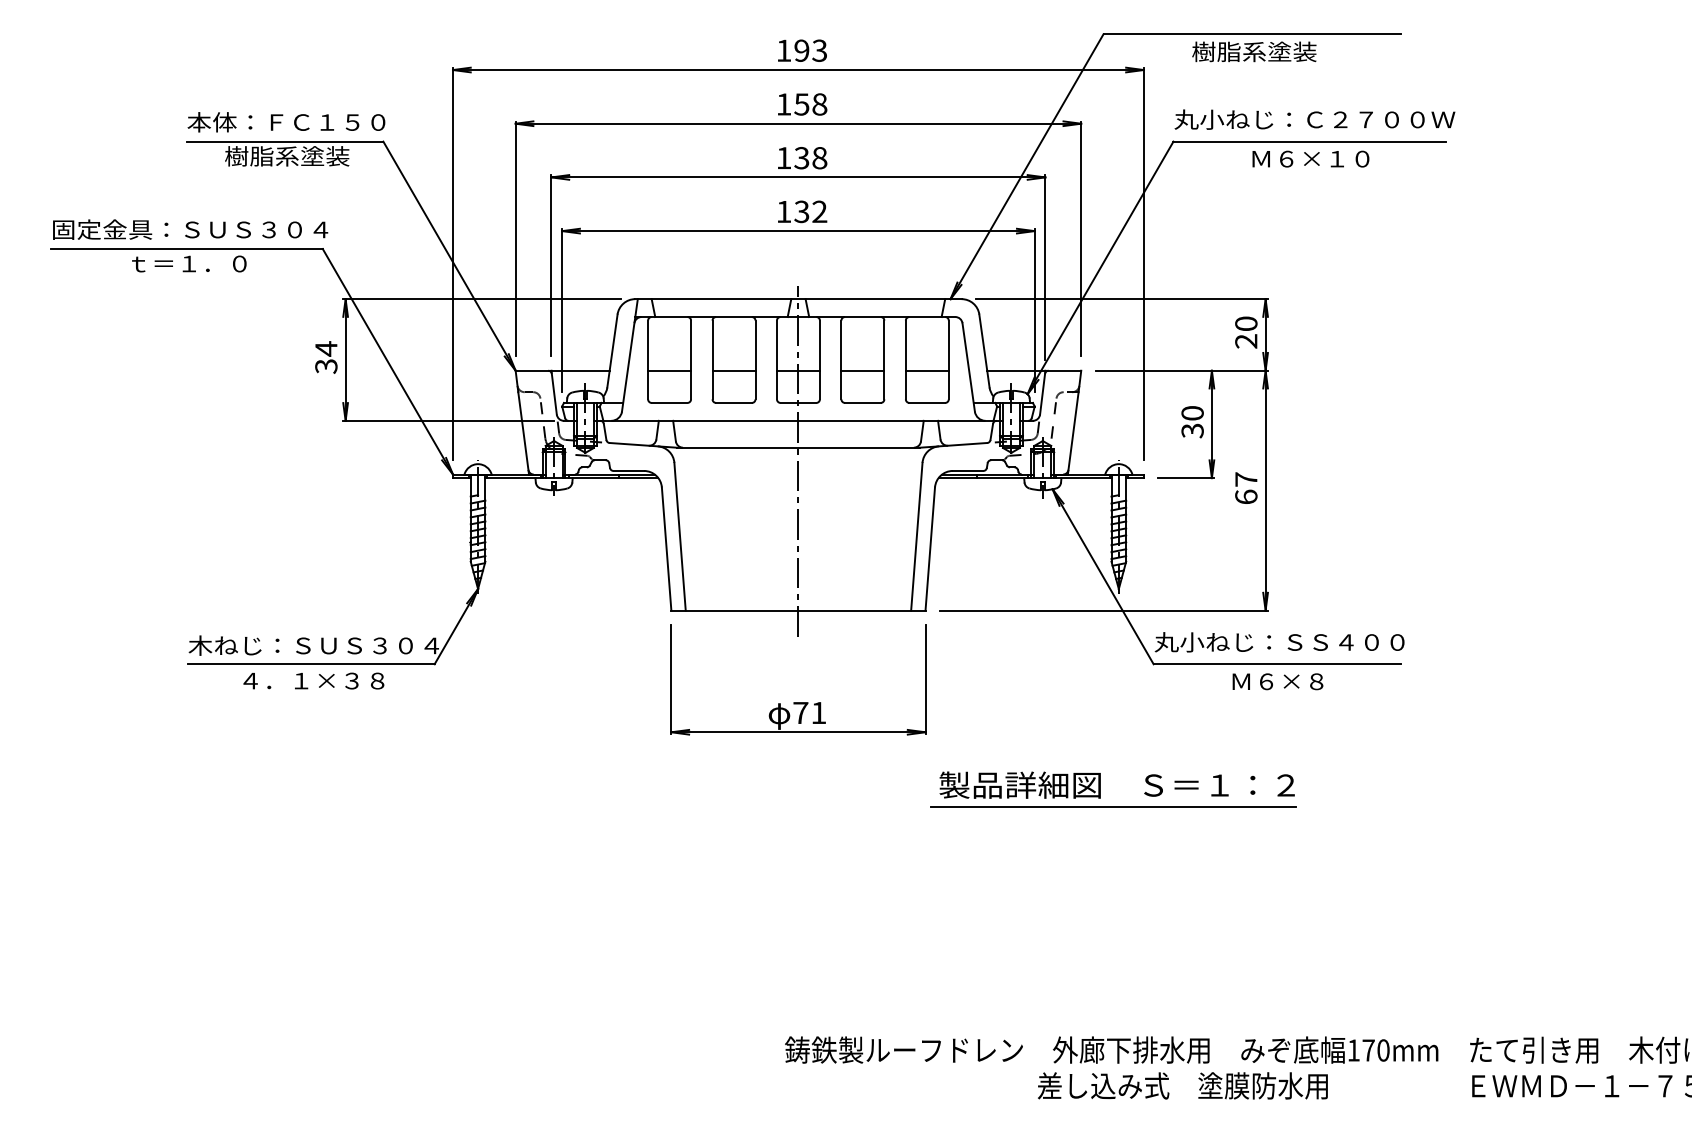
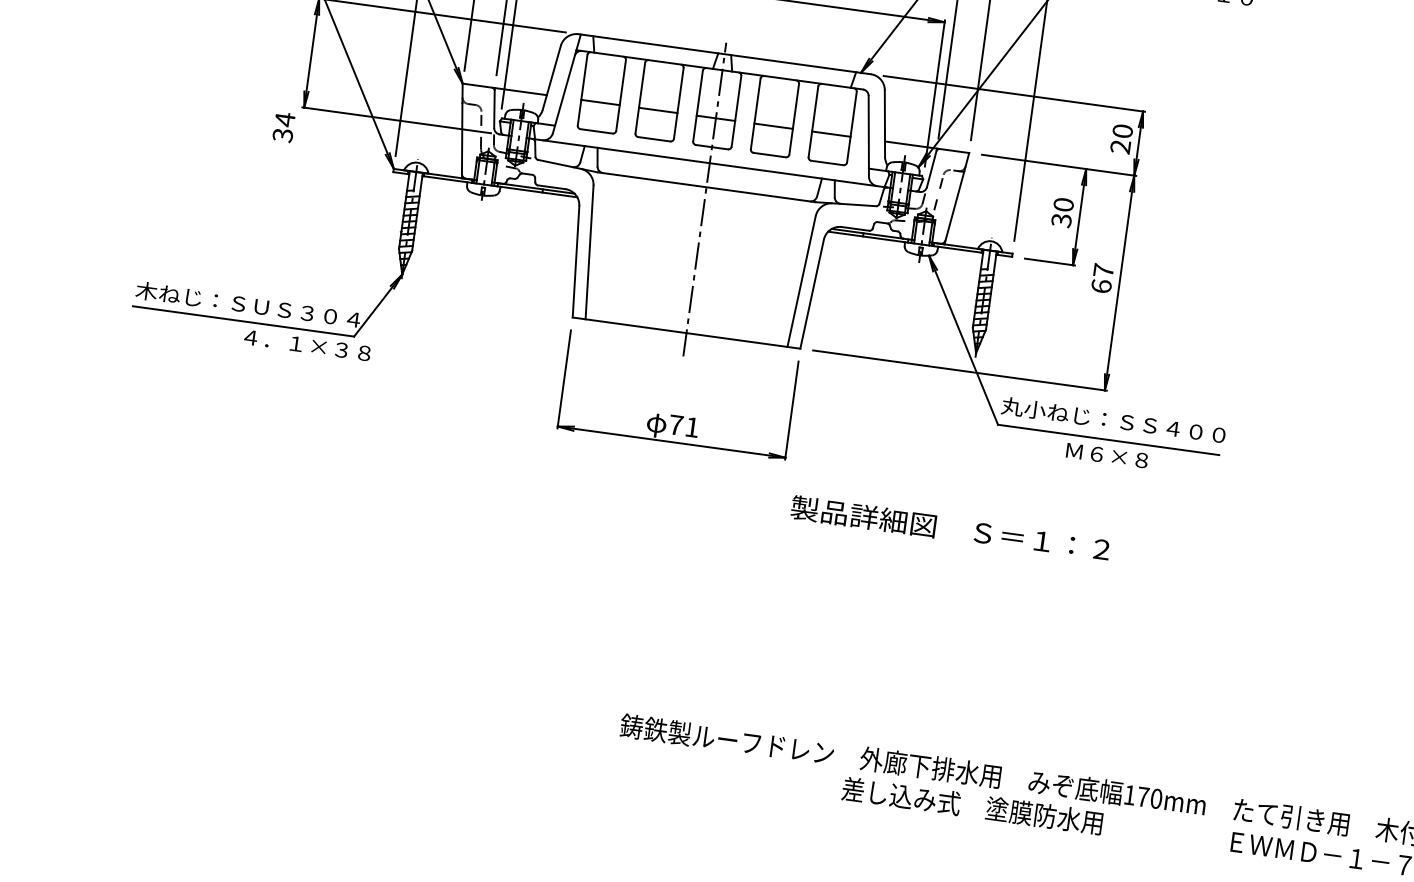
text: (326, 357) -> (284, 127), moved
text: (313, 680) -> (307, 344), moved
line: (1113, 806) -> (944, 547), removed

